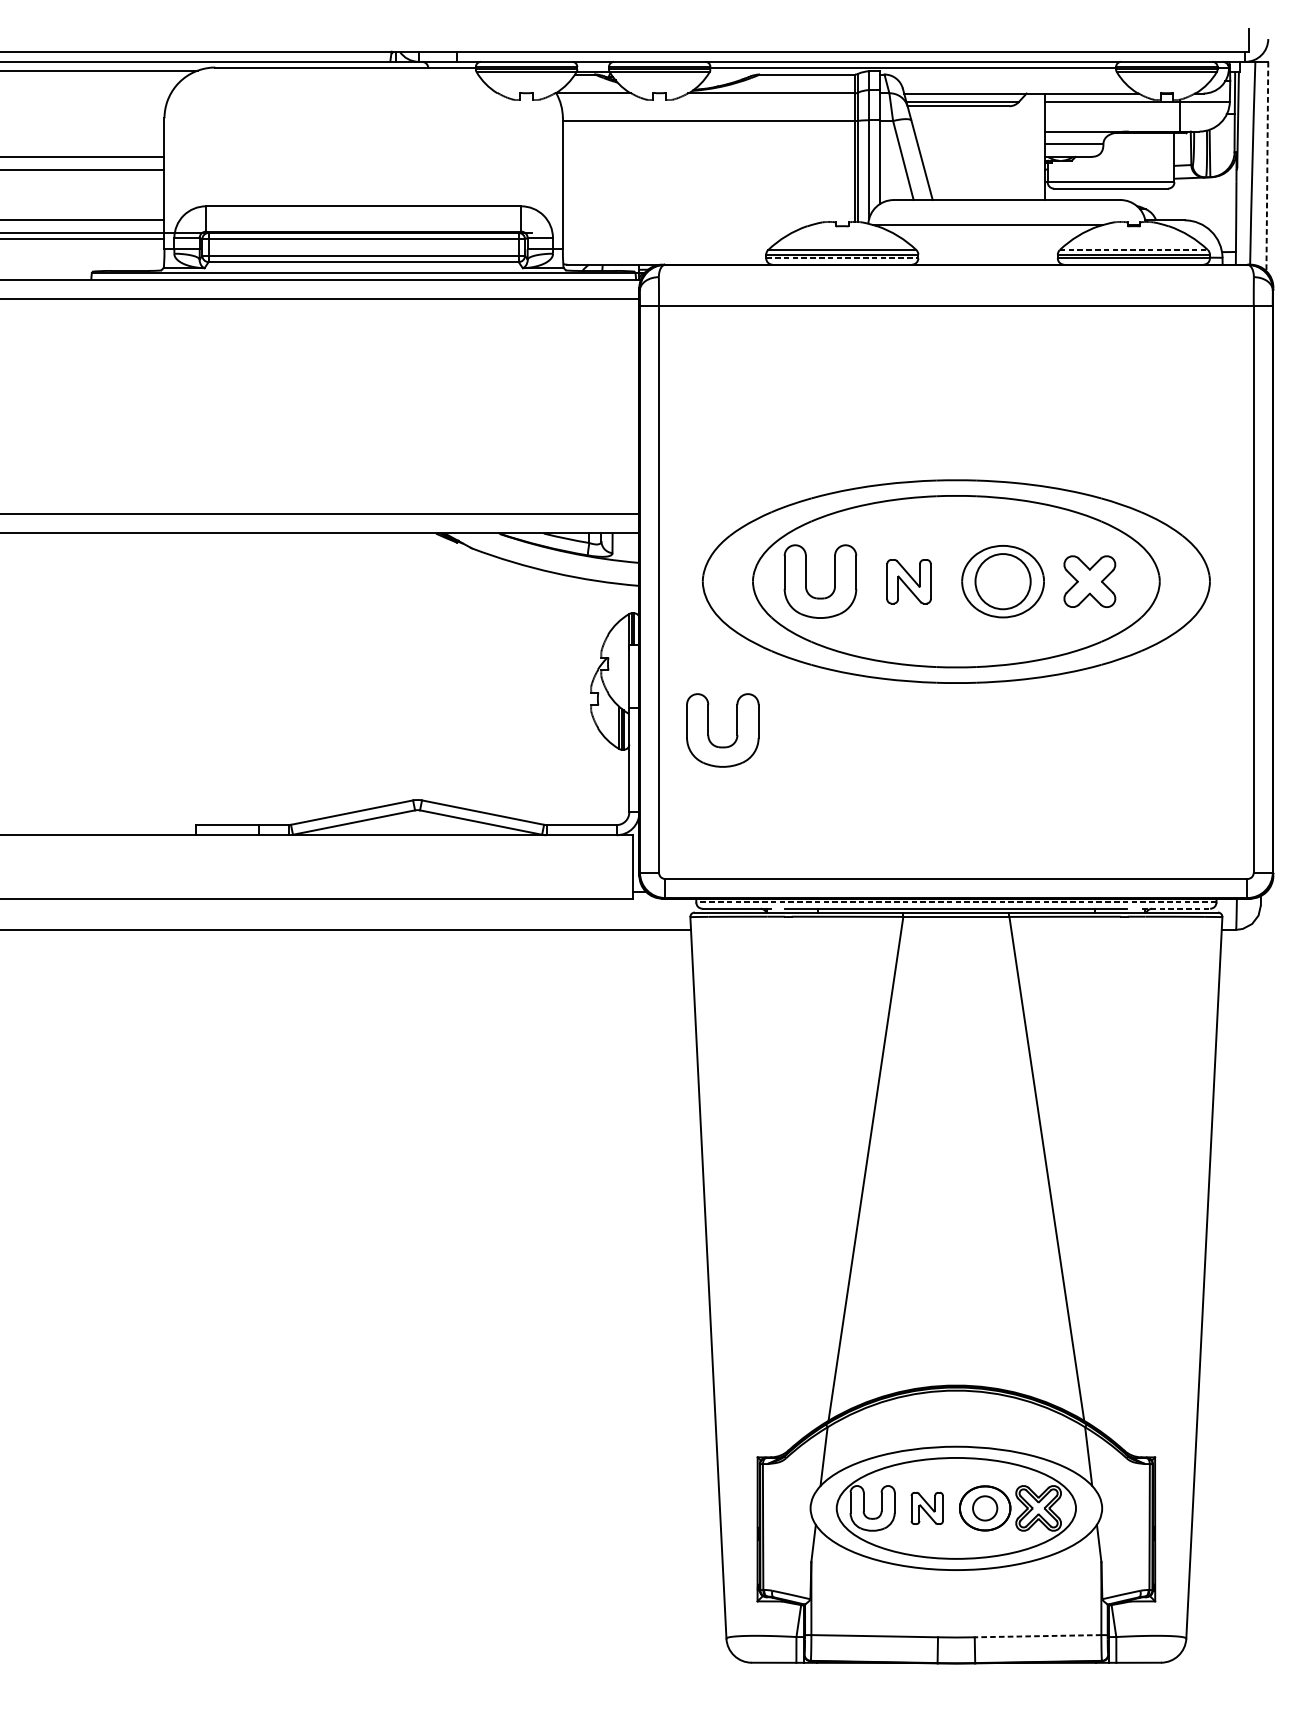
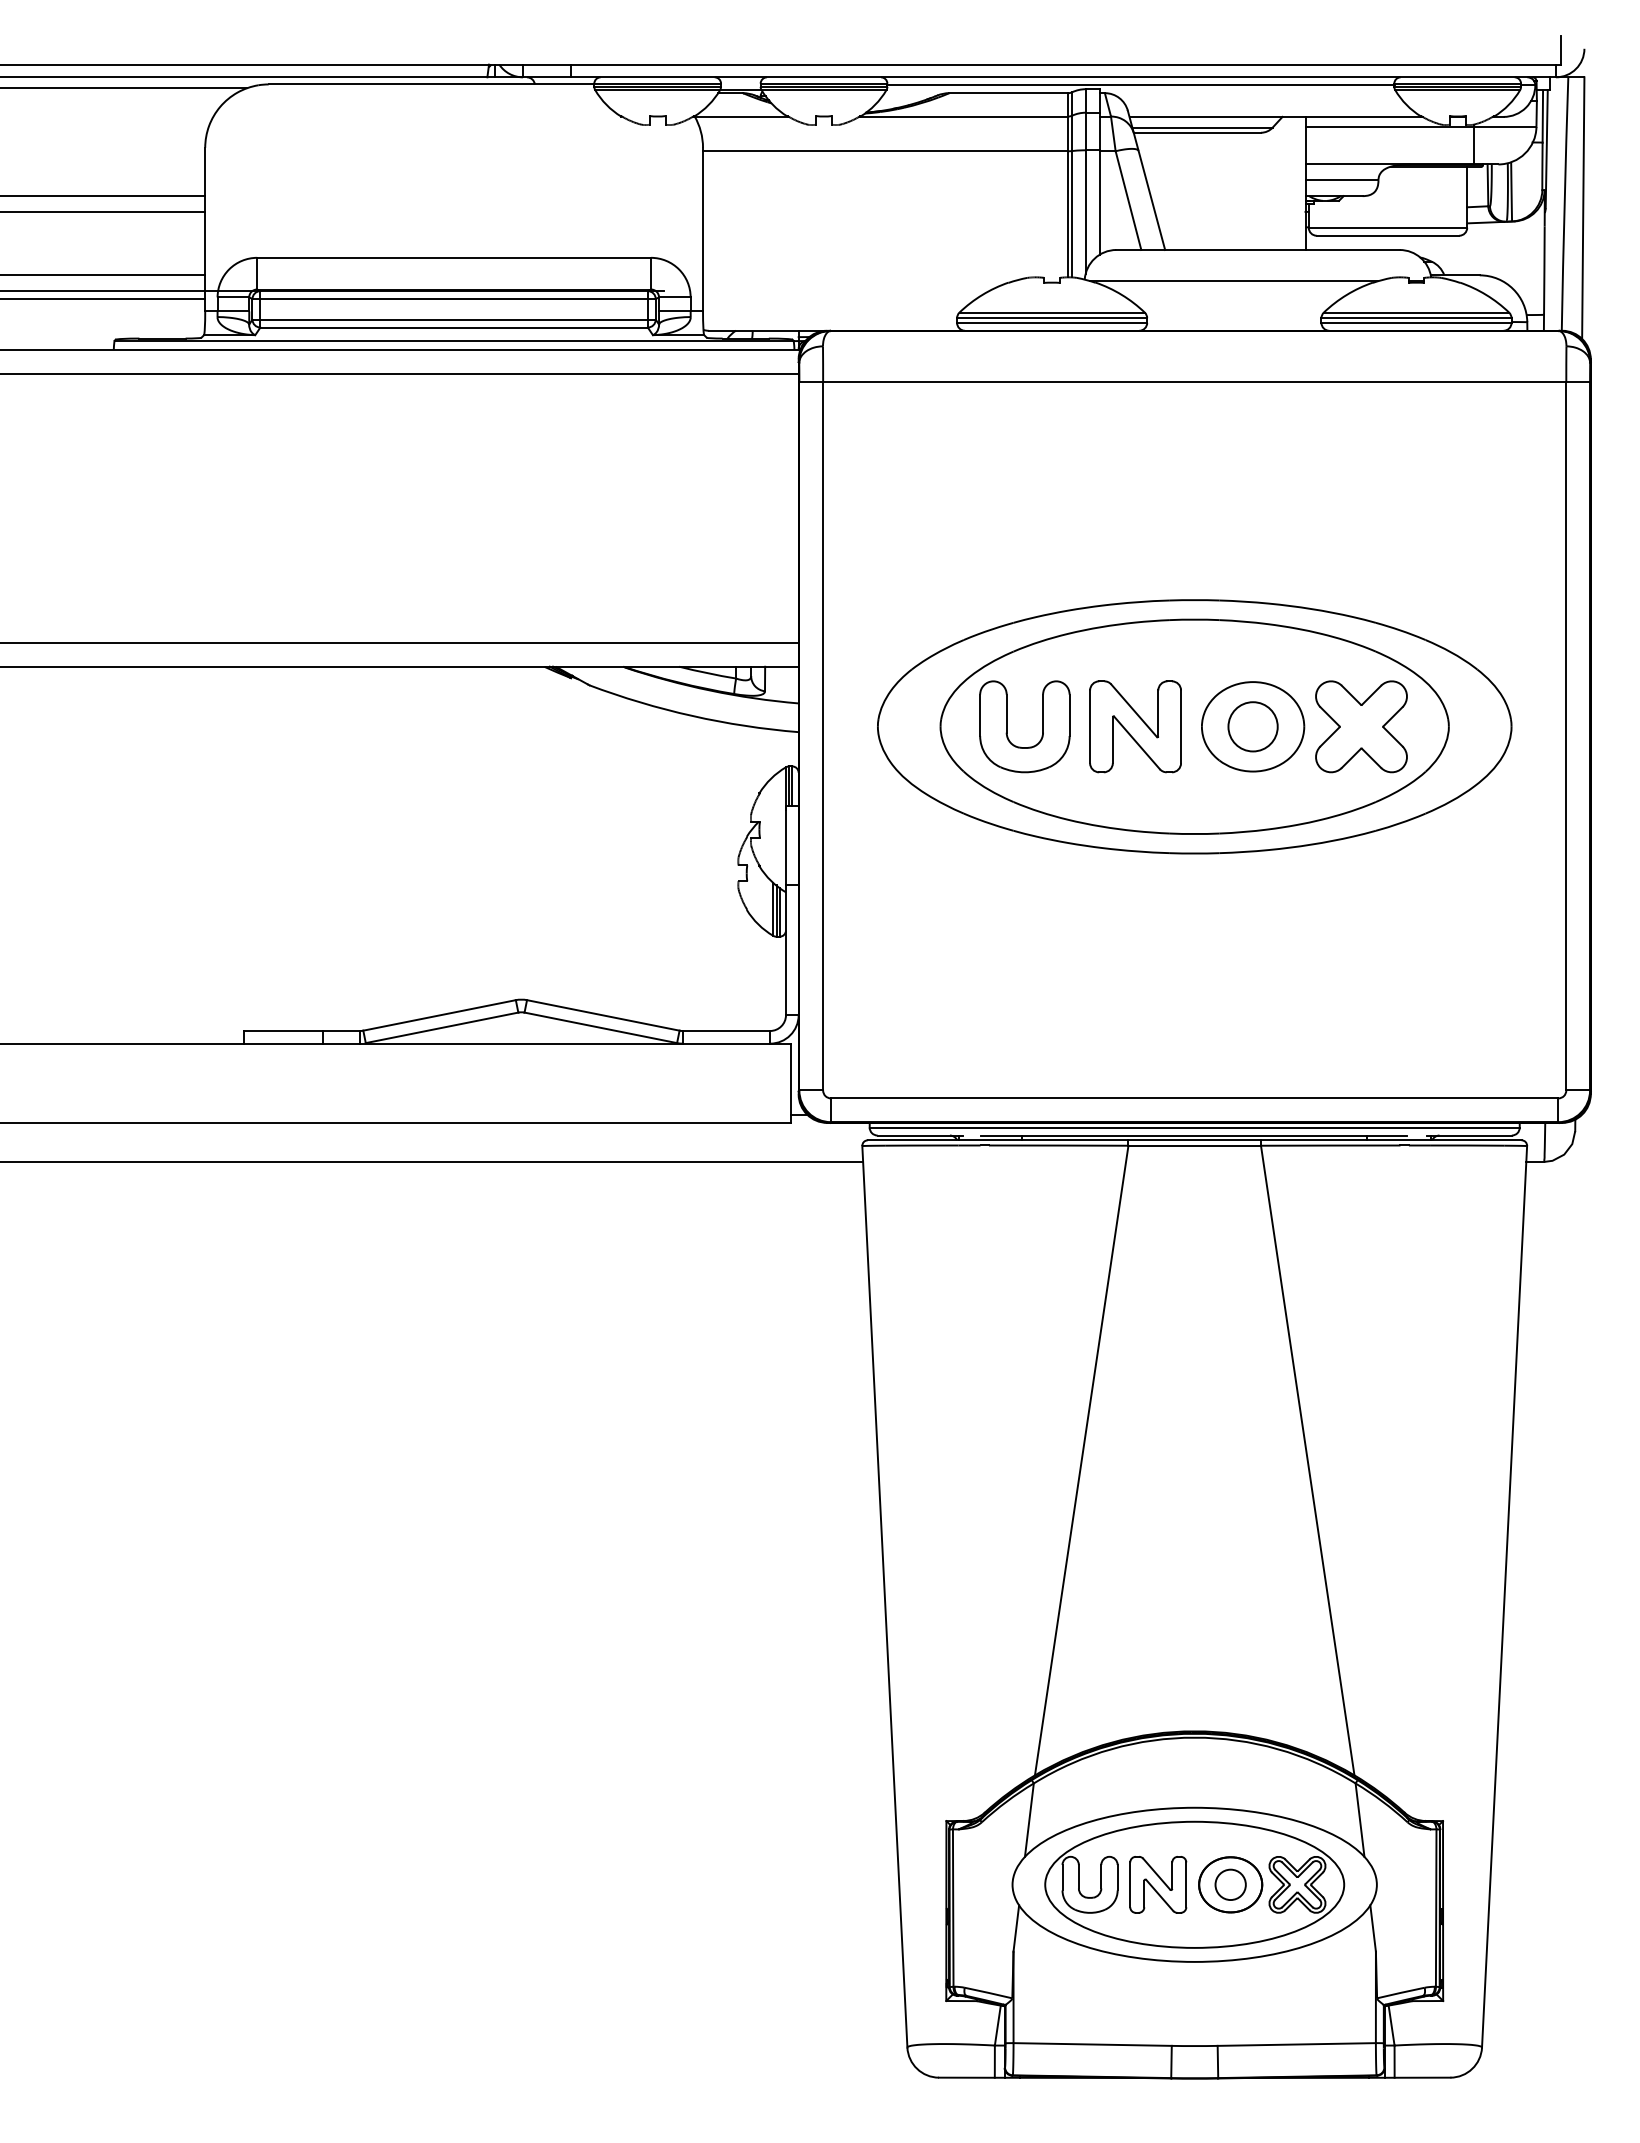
line: (1267, 166) -> (1583, 208), dashed -> solid
line: (1133, 250) -> (1416, 312), dashed -> solid
line: (842, 258) -> (1052, 322), dashed -> solid
part: (908, 581) -> (1135, 726), size x1.67
circle: (1002, 581) -> (1252, 726), size x0.71
part: (1089, 581) -> (1361, 726), size x1.43
part: (708, 730) -> (885, 912), removed
line: (956, 902) -> (1194, 1127), dashed -> solid
line: (1176, 908) -> (1469, 1135), dashed -> solid
part: (927, 1508) -> (1158, 1884), size x1.43
line: (1037, 1636) -> (1296, 2044), dashed -> solid

